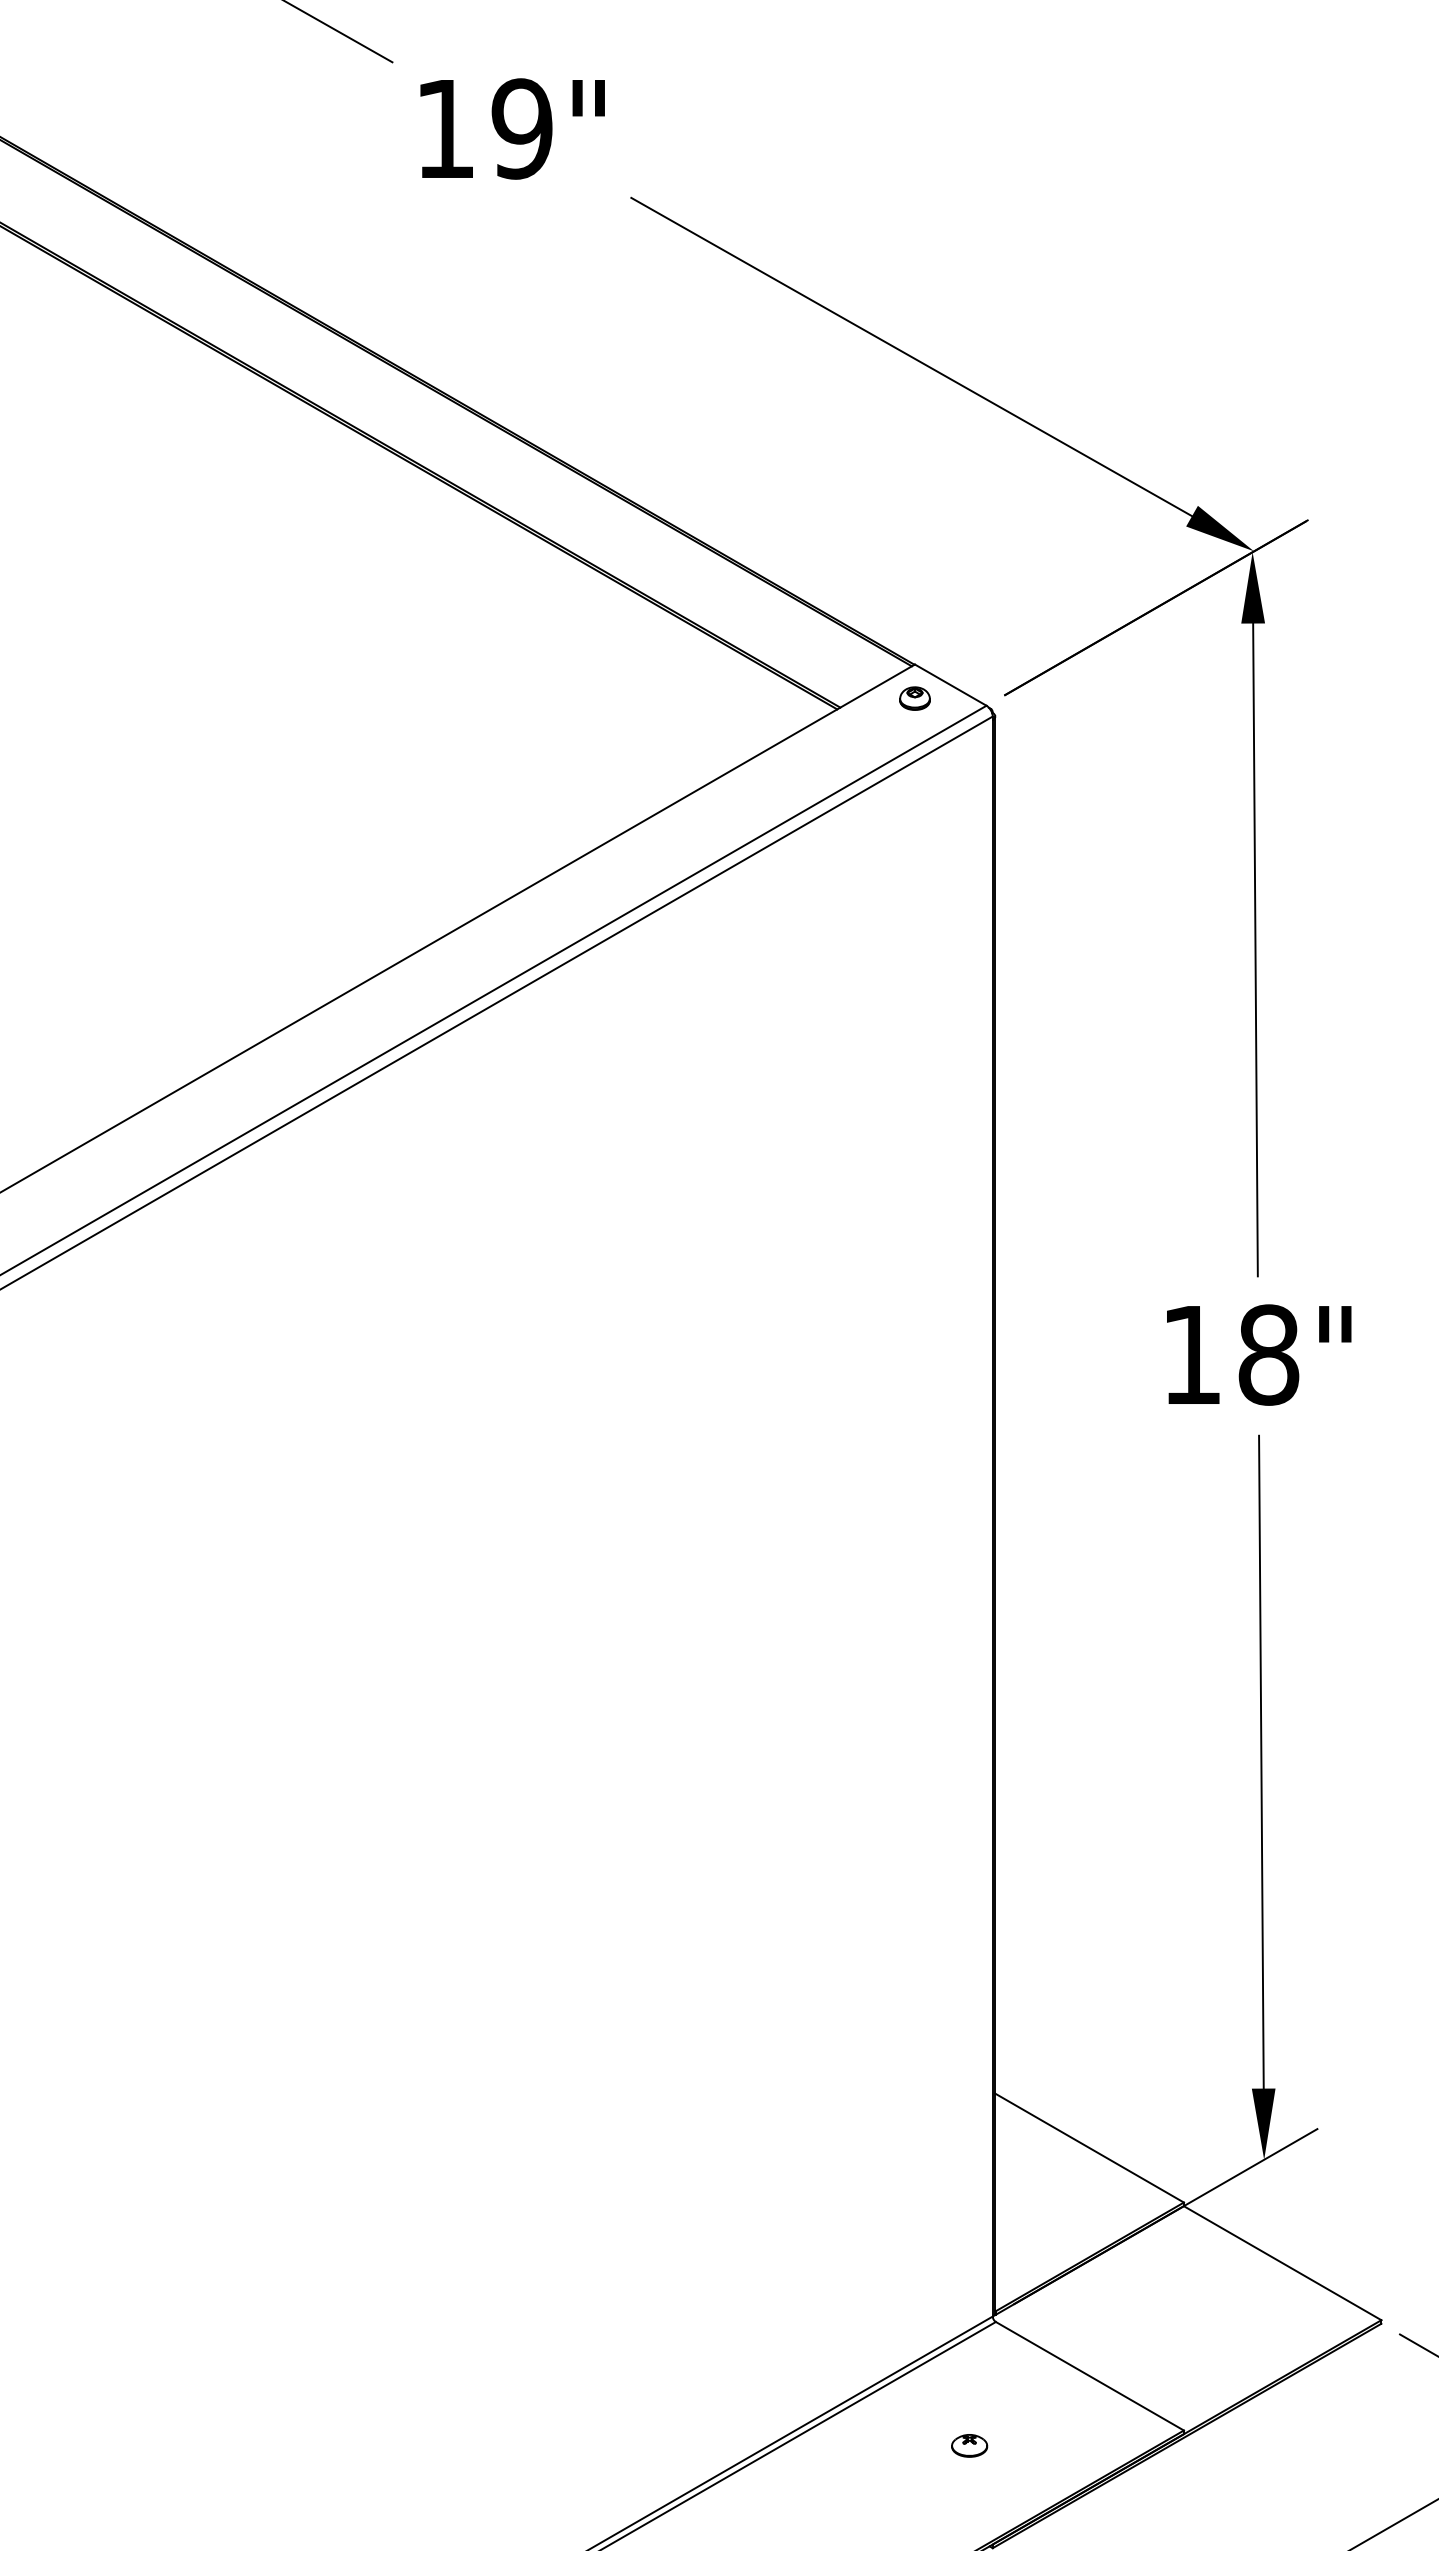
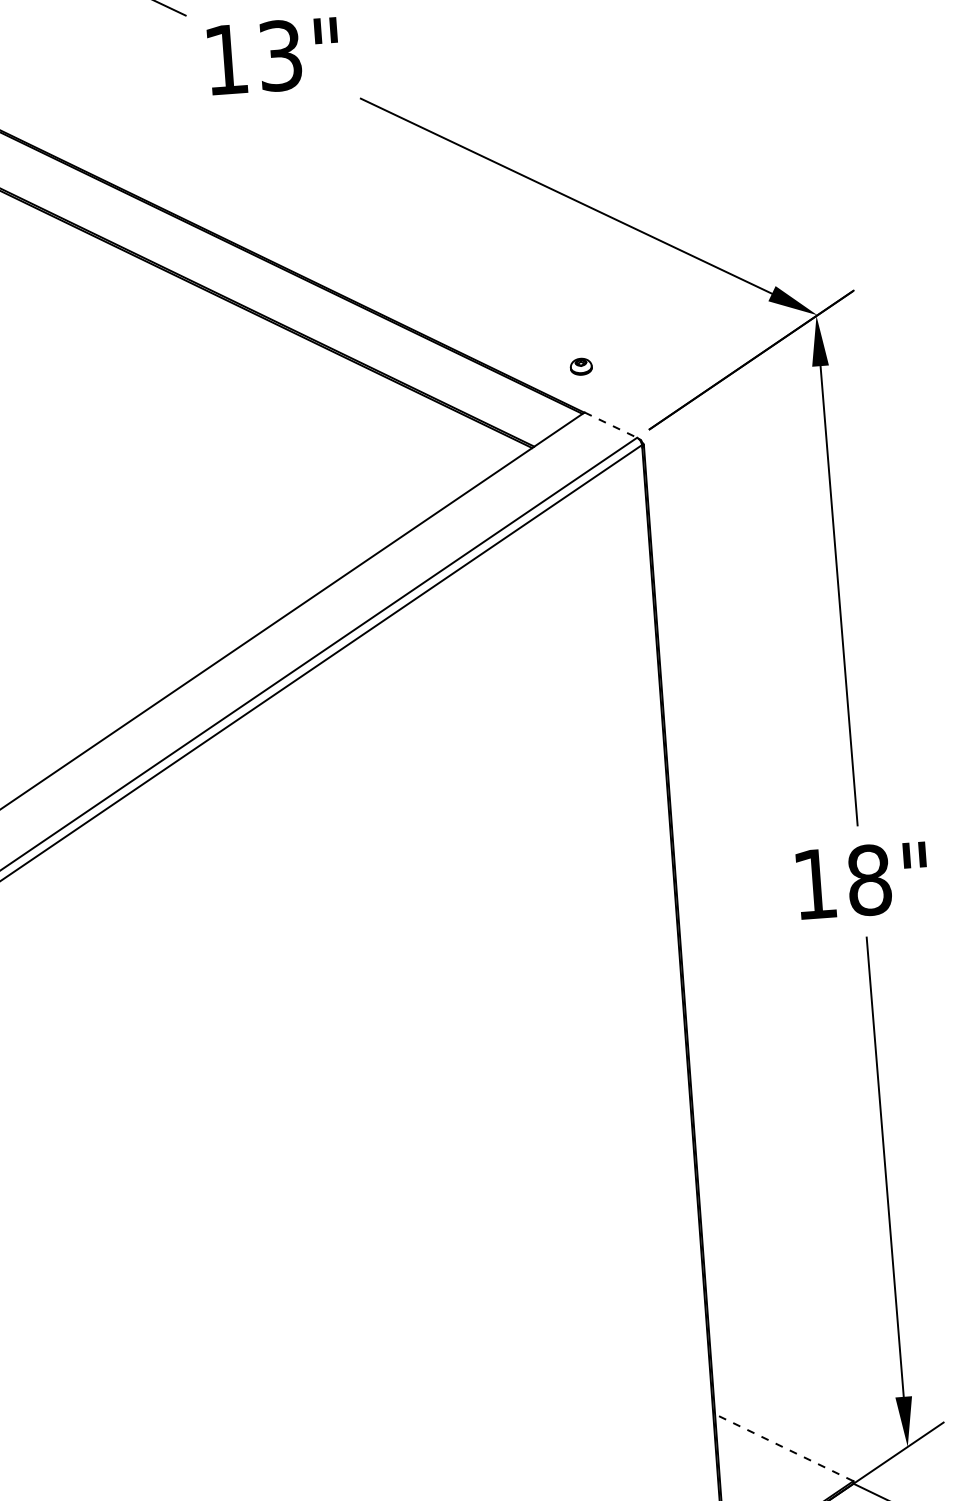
text: (521, 128) -> (279, 55), 19" -> 13"
line: (951, 685) -> (611, 425), solid -> dashed
part: (914, 698) -> (580, 366), moved
line: (1089, 2148) -> (784, 1448), solid -> dashed

